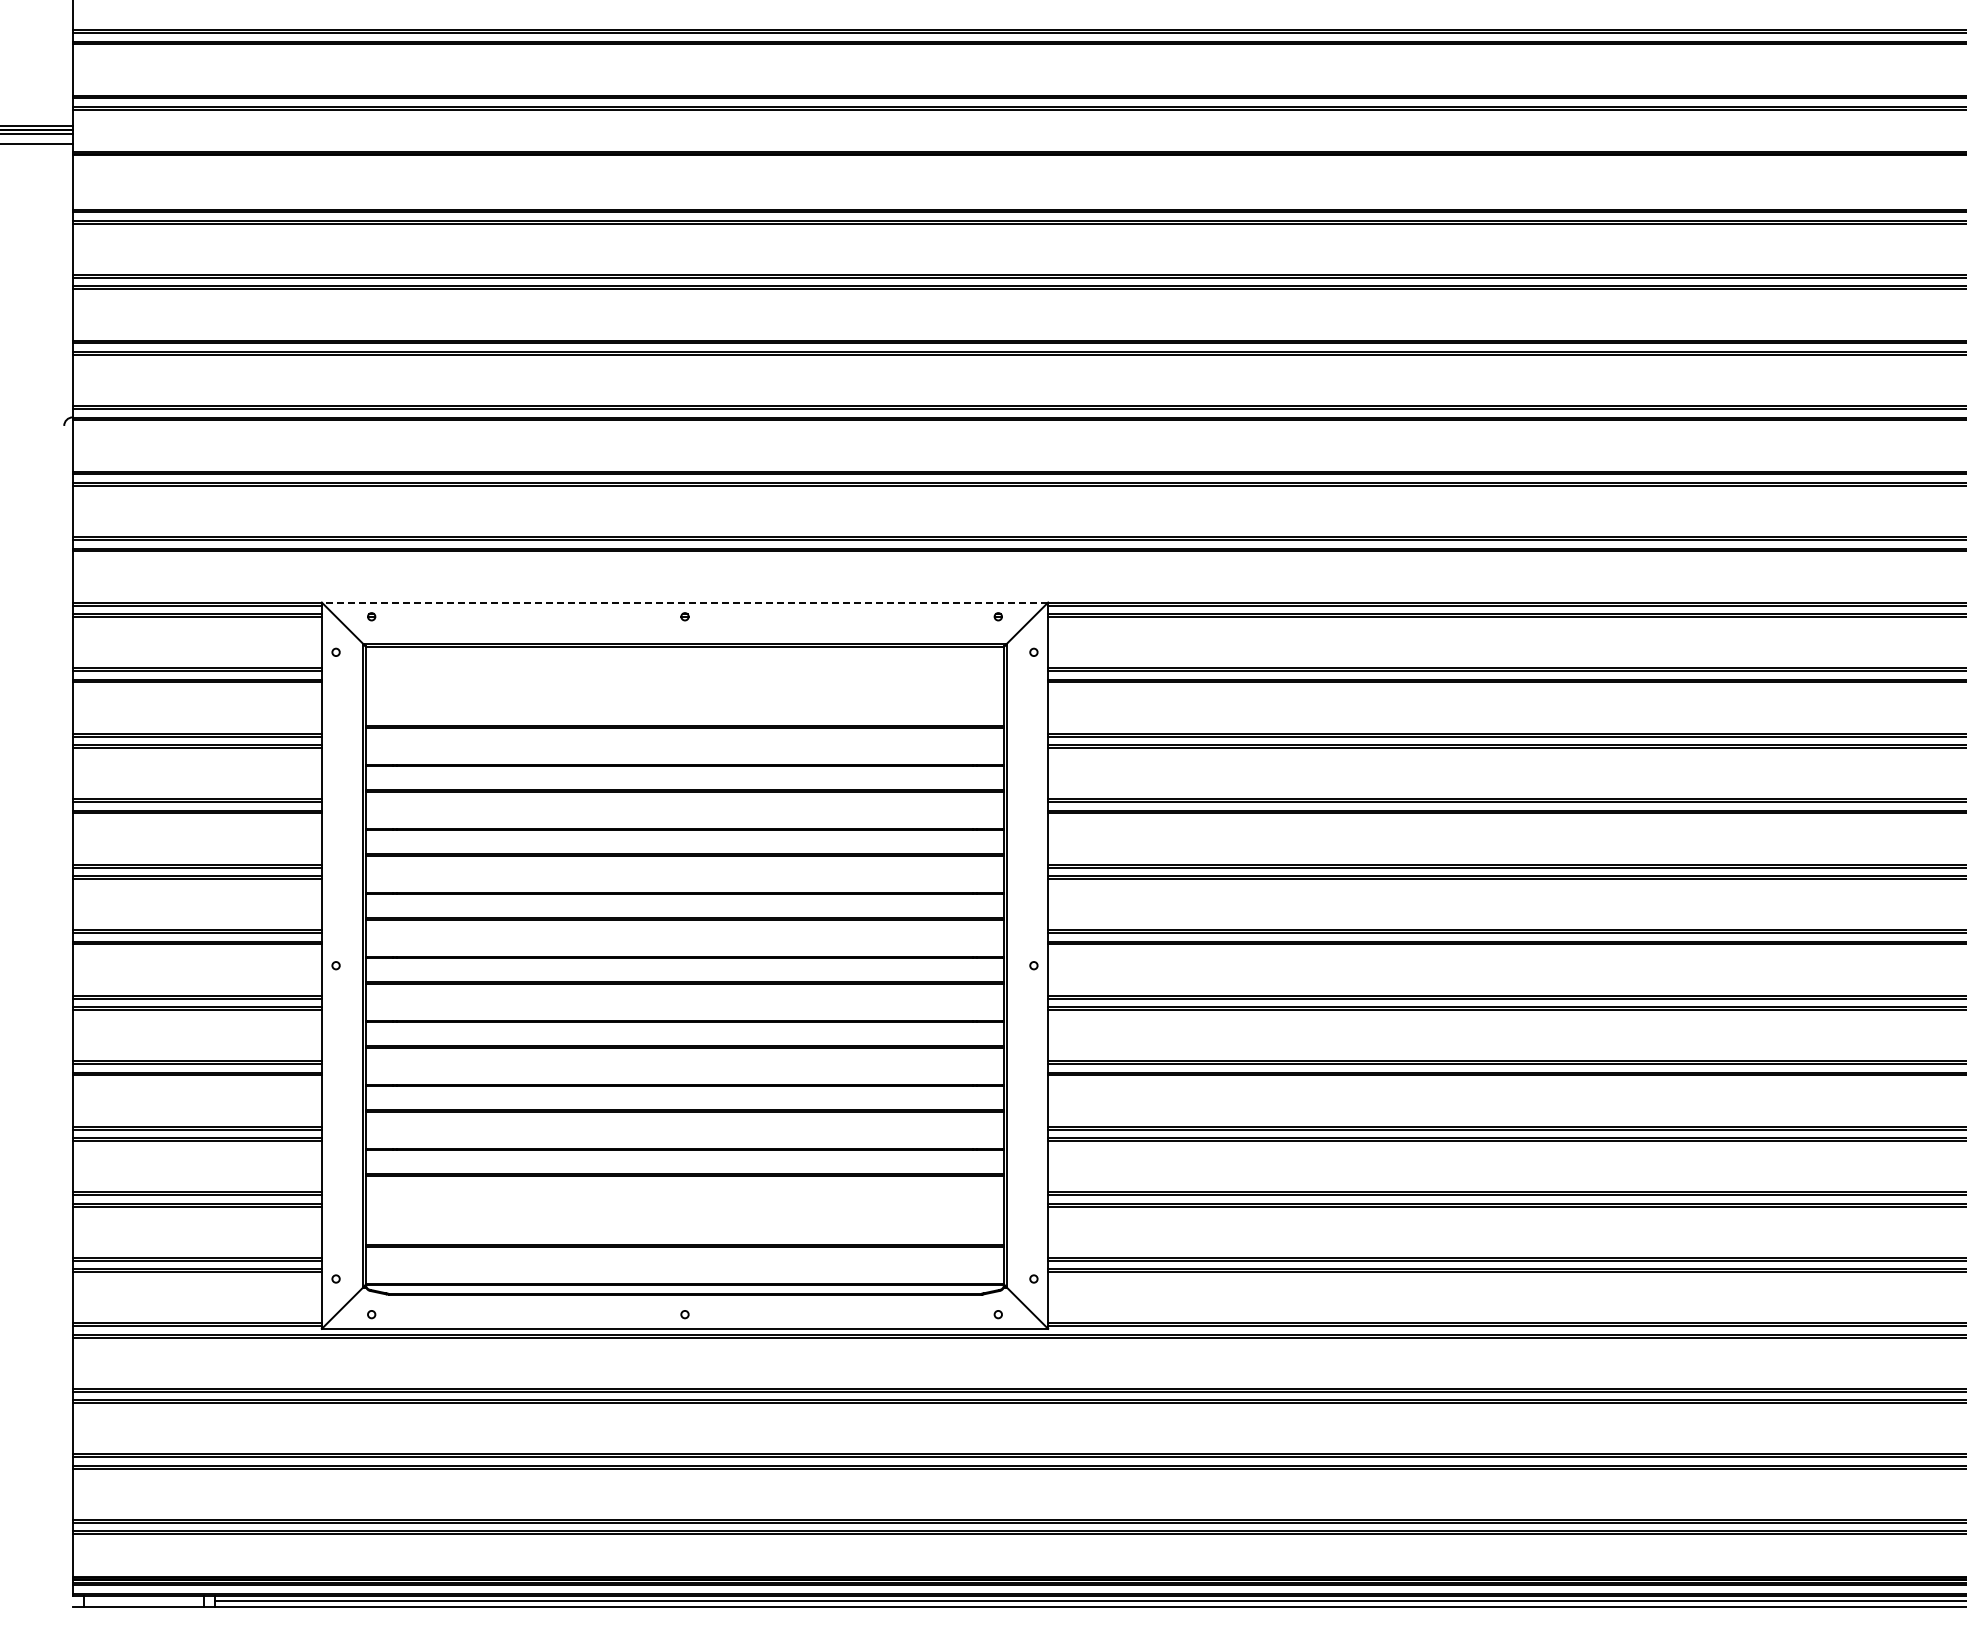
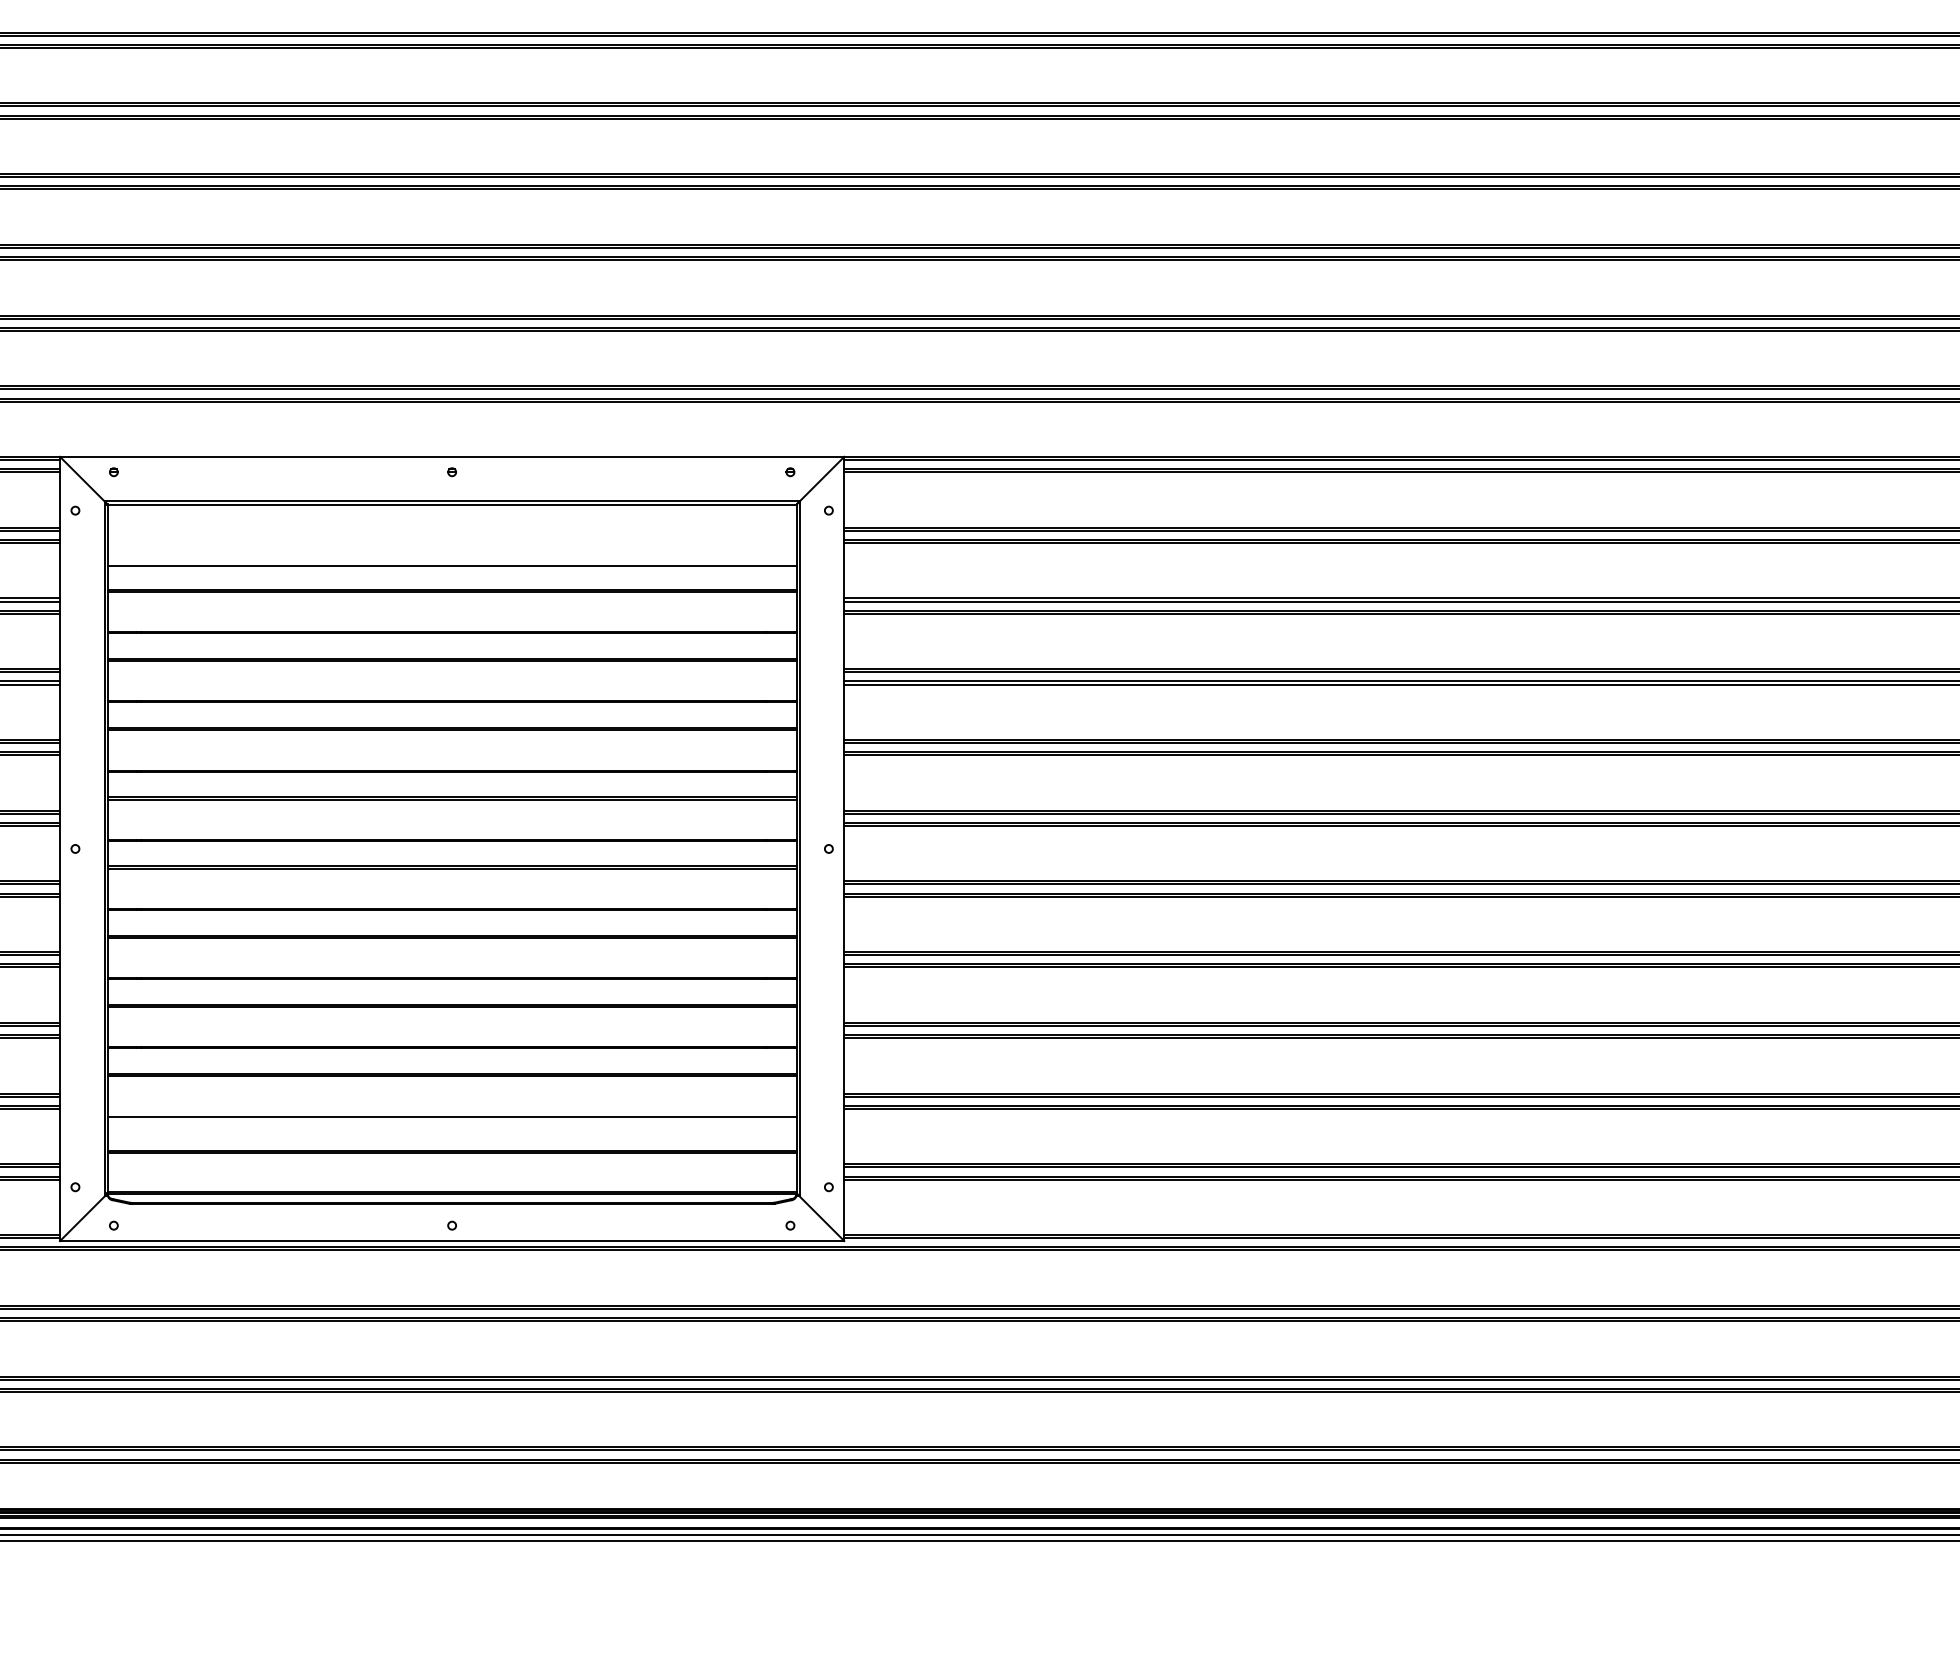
line: (684, 602) -> (451, 456), dashed -> solid
line: (685, 703) -> (452, 565), added
line: (685, 1213) -> (452, 1116), added

